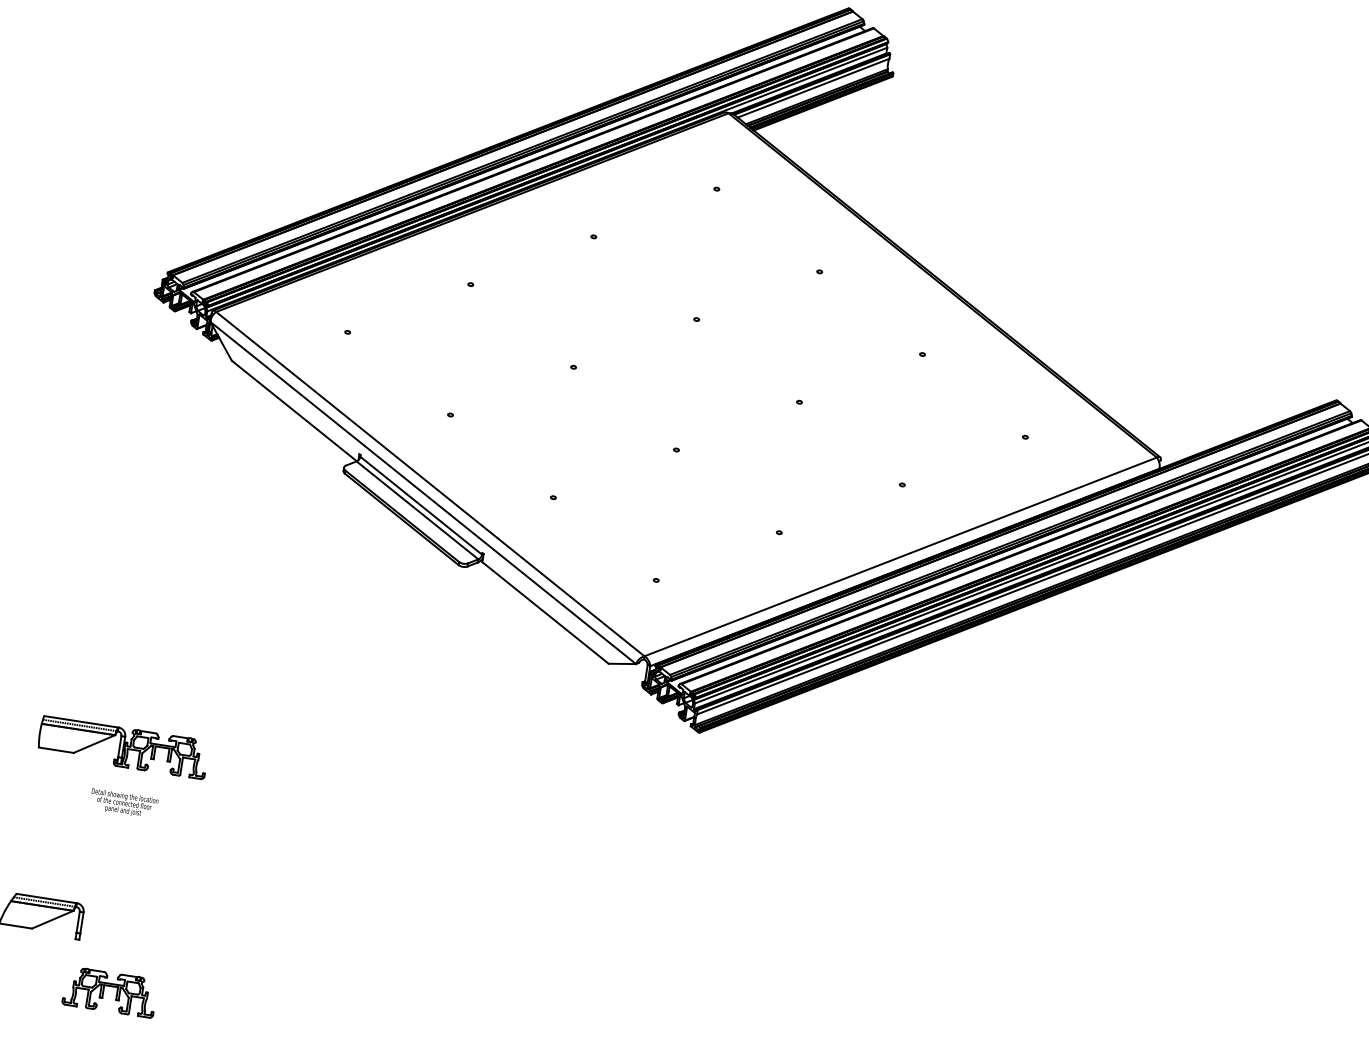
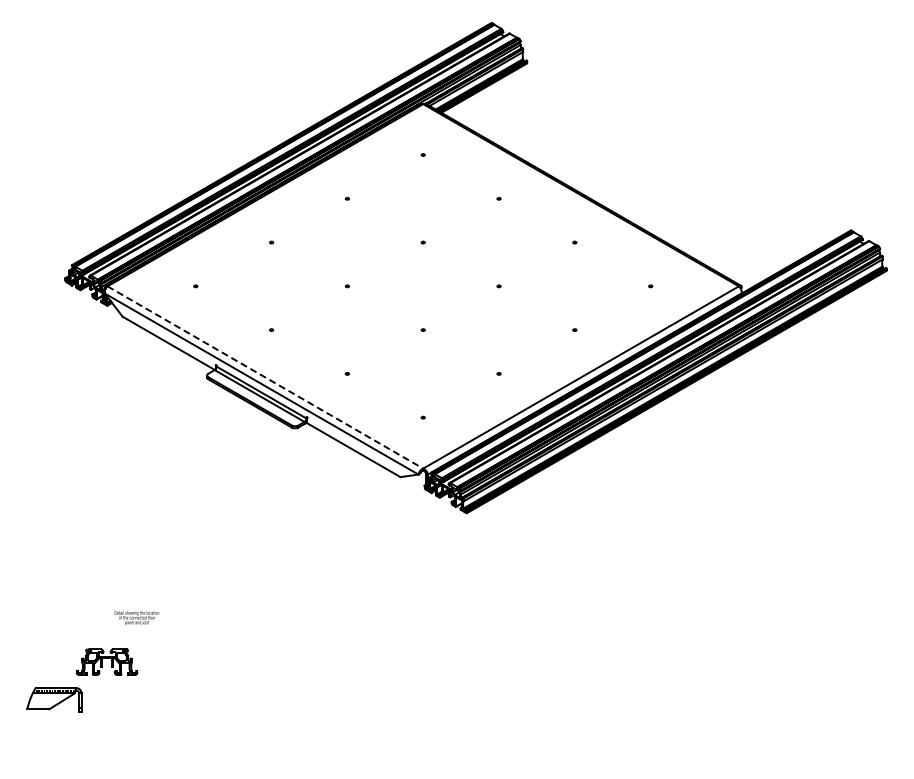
line: (430, 484) -> (265, 377), solid -> dashed
part: (123, 746) -> (90, 580), removed
text: (123, 804) -> (136, 618), moved
part: (109, 991) -> (106, 661), moved

